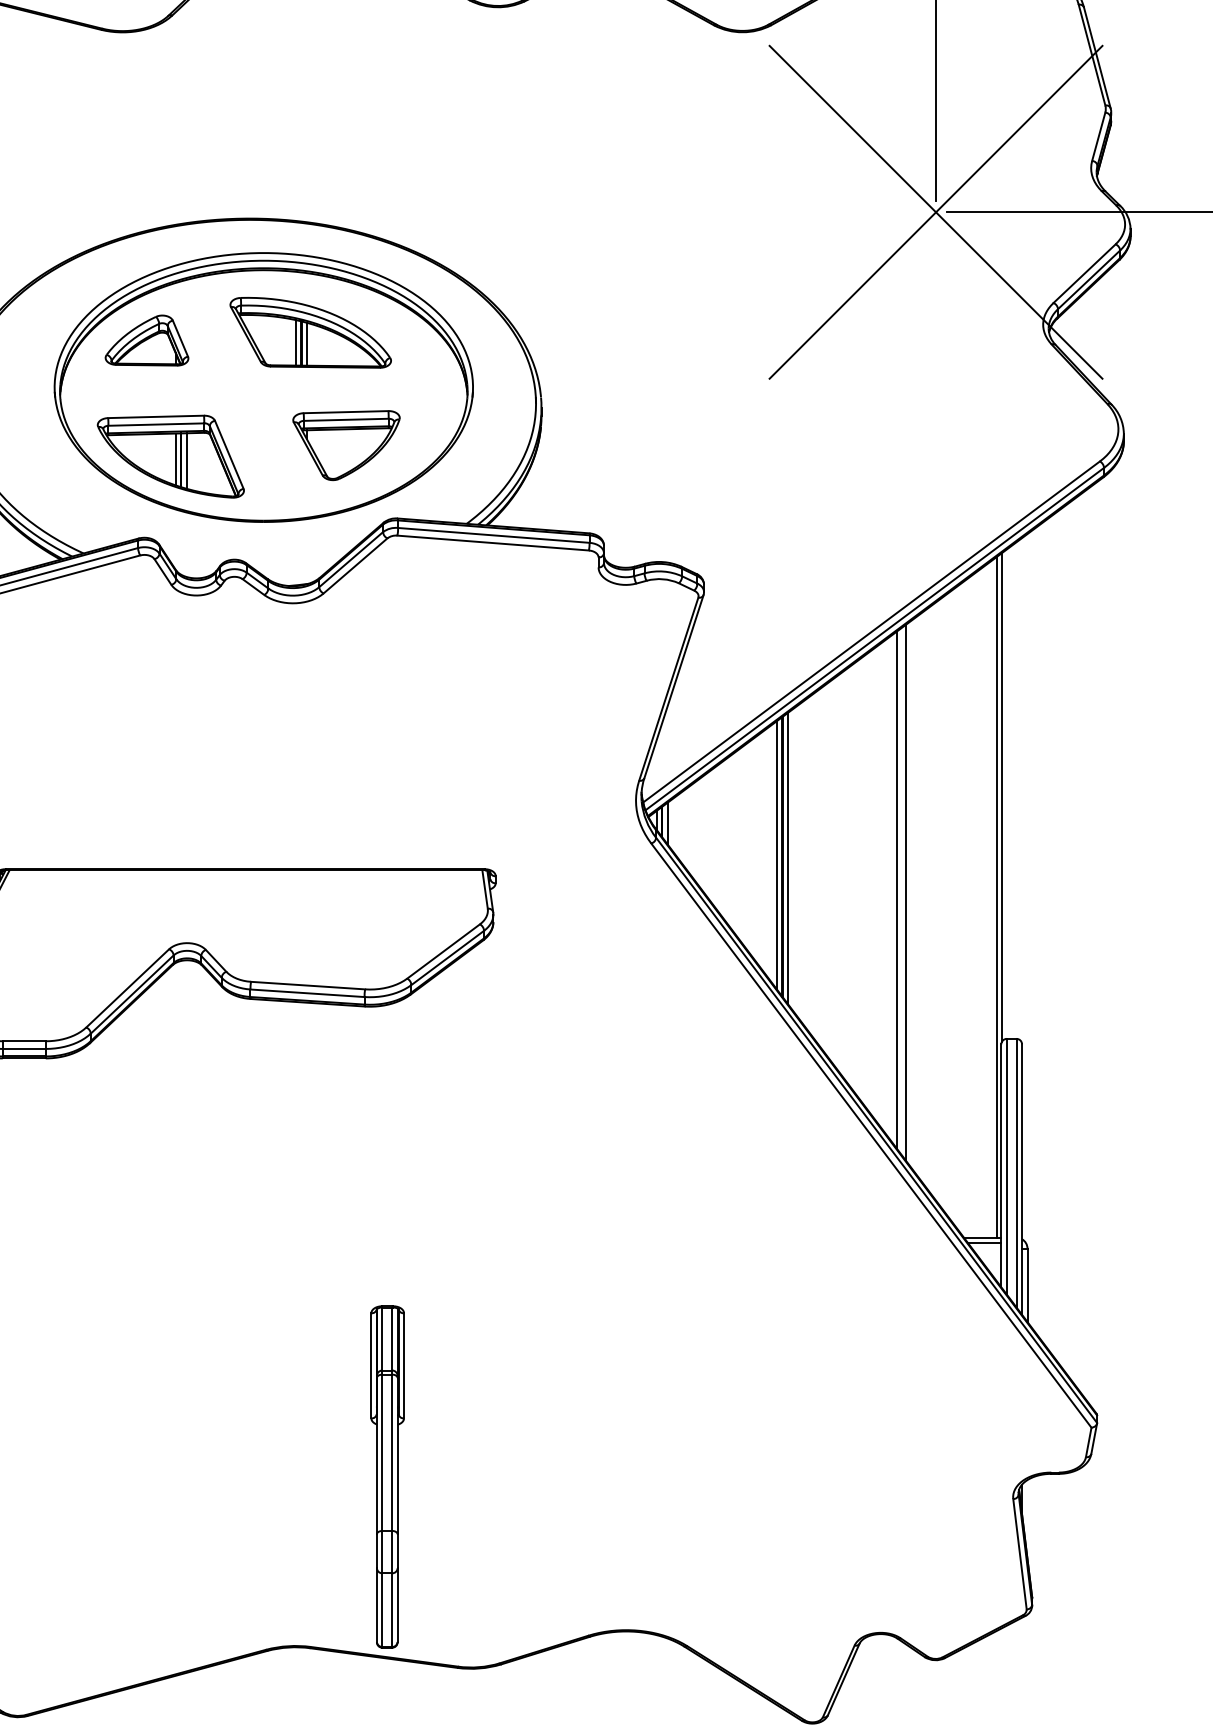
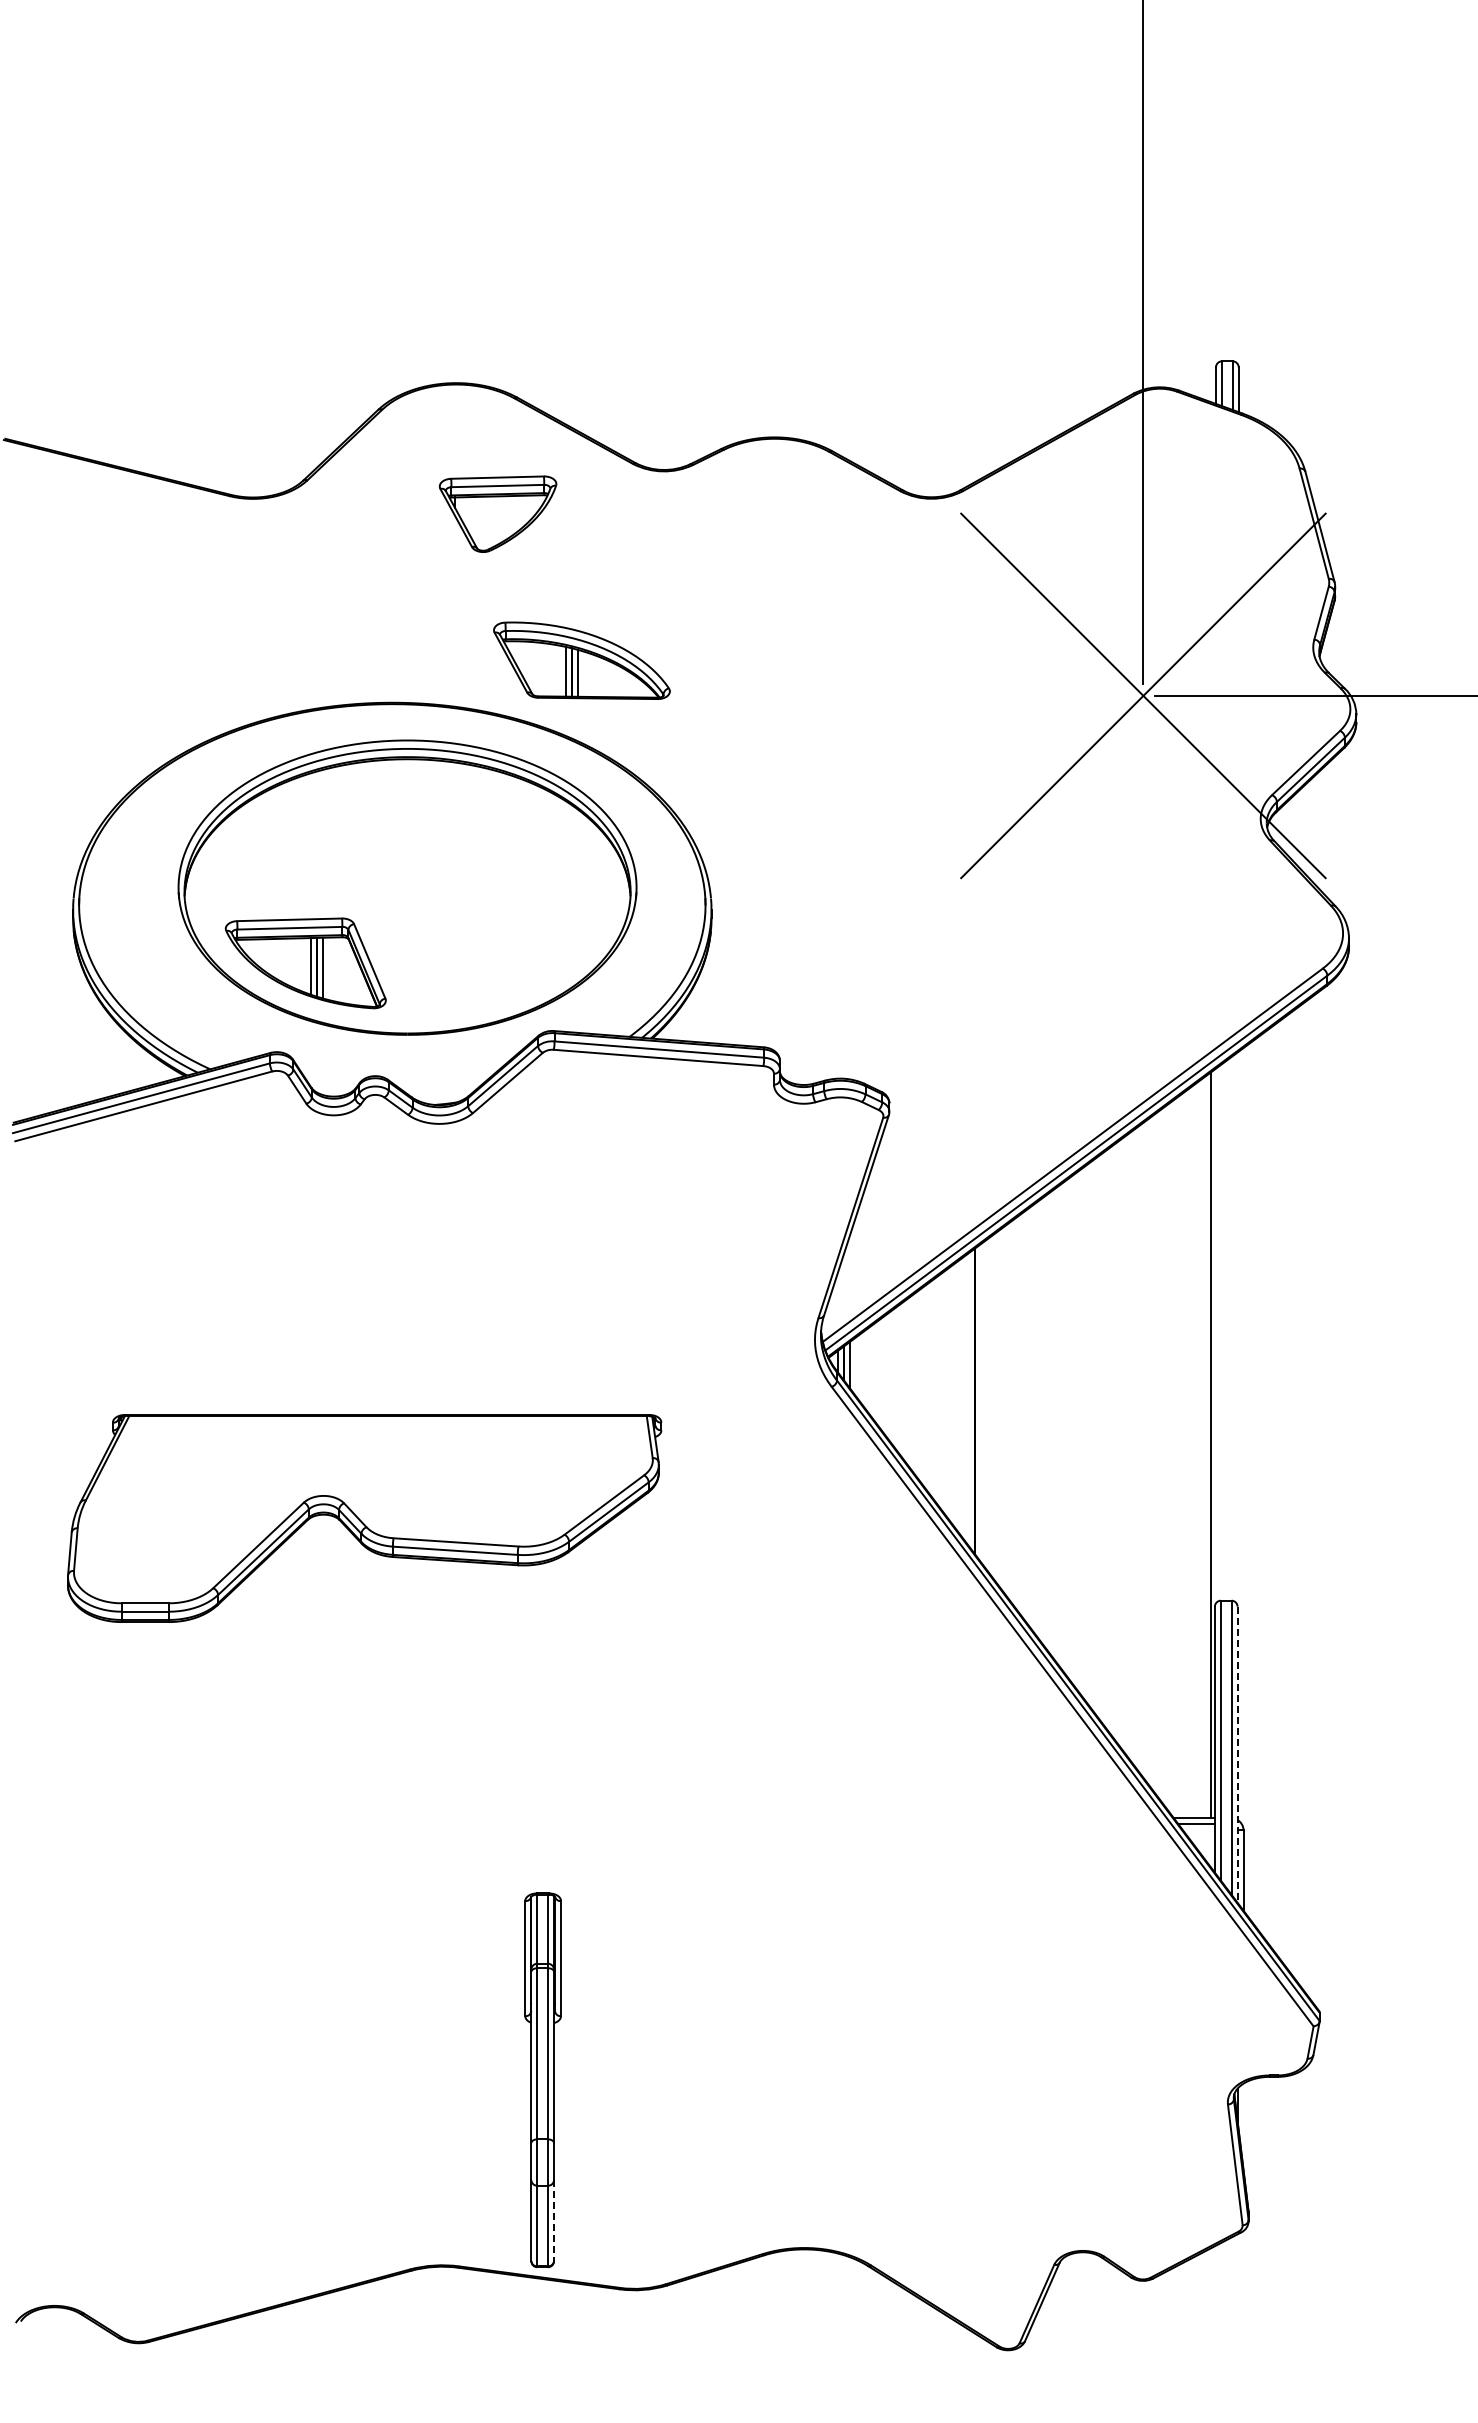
part: (310, 332) -> (581, 660), moved
part: (146, 340) -> (279, 836), removed
part: (345, 444) -> (497, 513), moved
line: (1001, 797) -> (1215, 1336), removed
line: (777, 855) -> (969, 1399), removed
line: (788, 857) -> (981, 1402), removed
line: (896, 889) -> (1100, 1437), removed
line: (905, 892) -> (1110, 1440), removed
line: (1021, 1180) -> (1237, 1755), solid -> dashed
line: (398, 1605) -> (554, 2221), solid -> dashed

